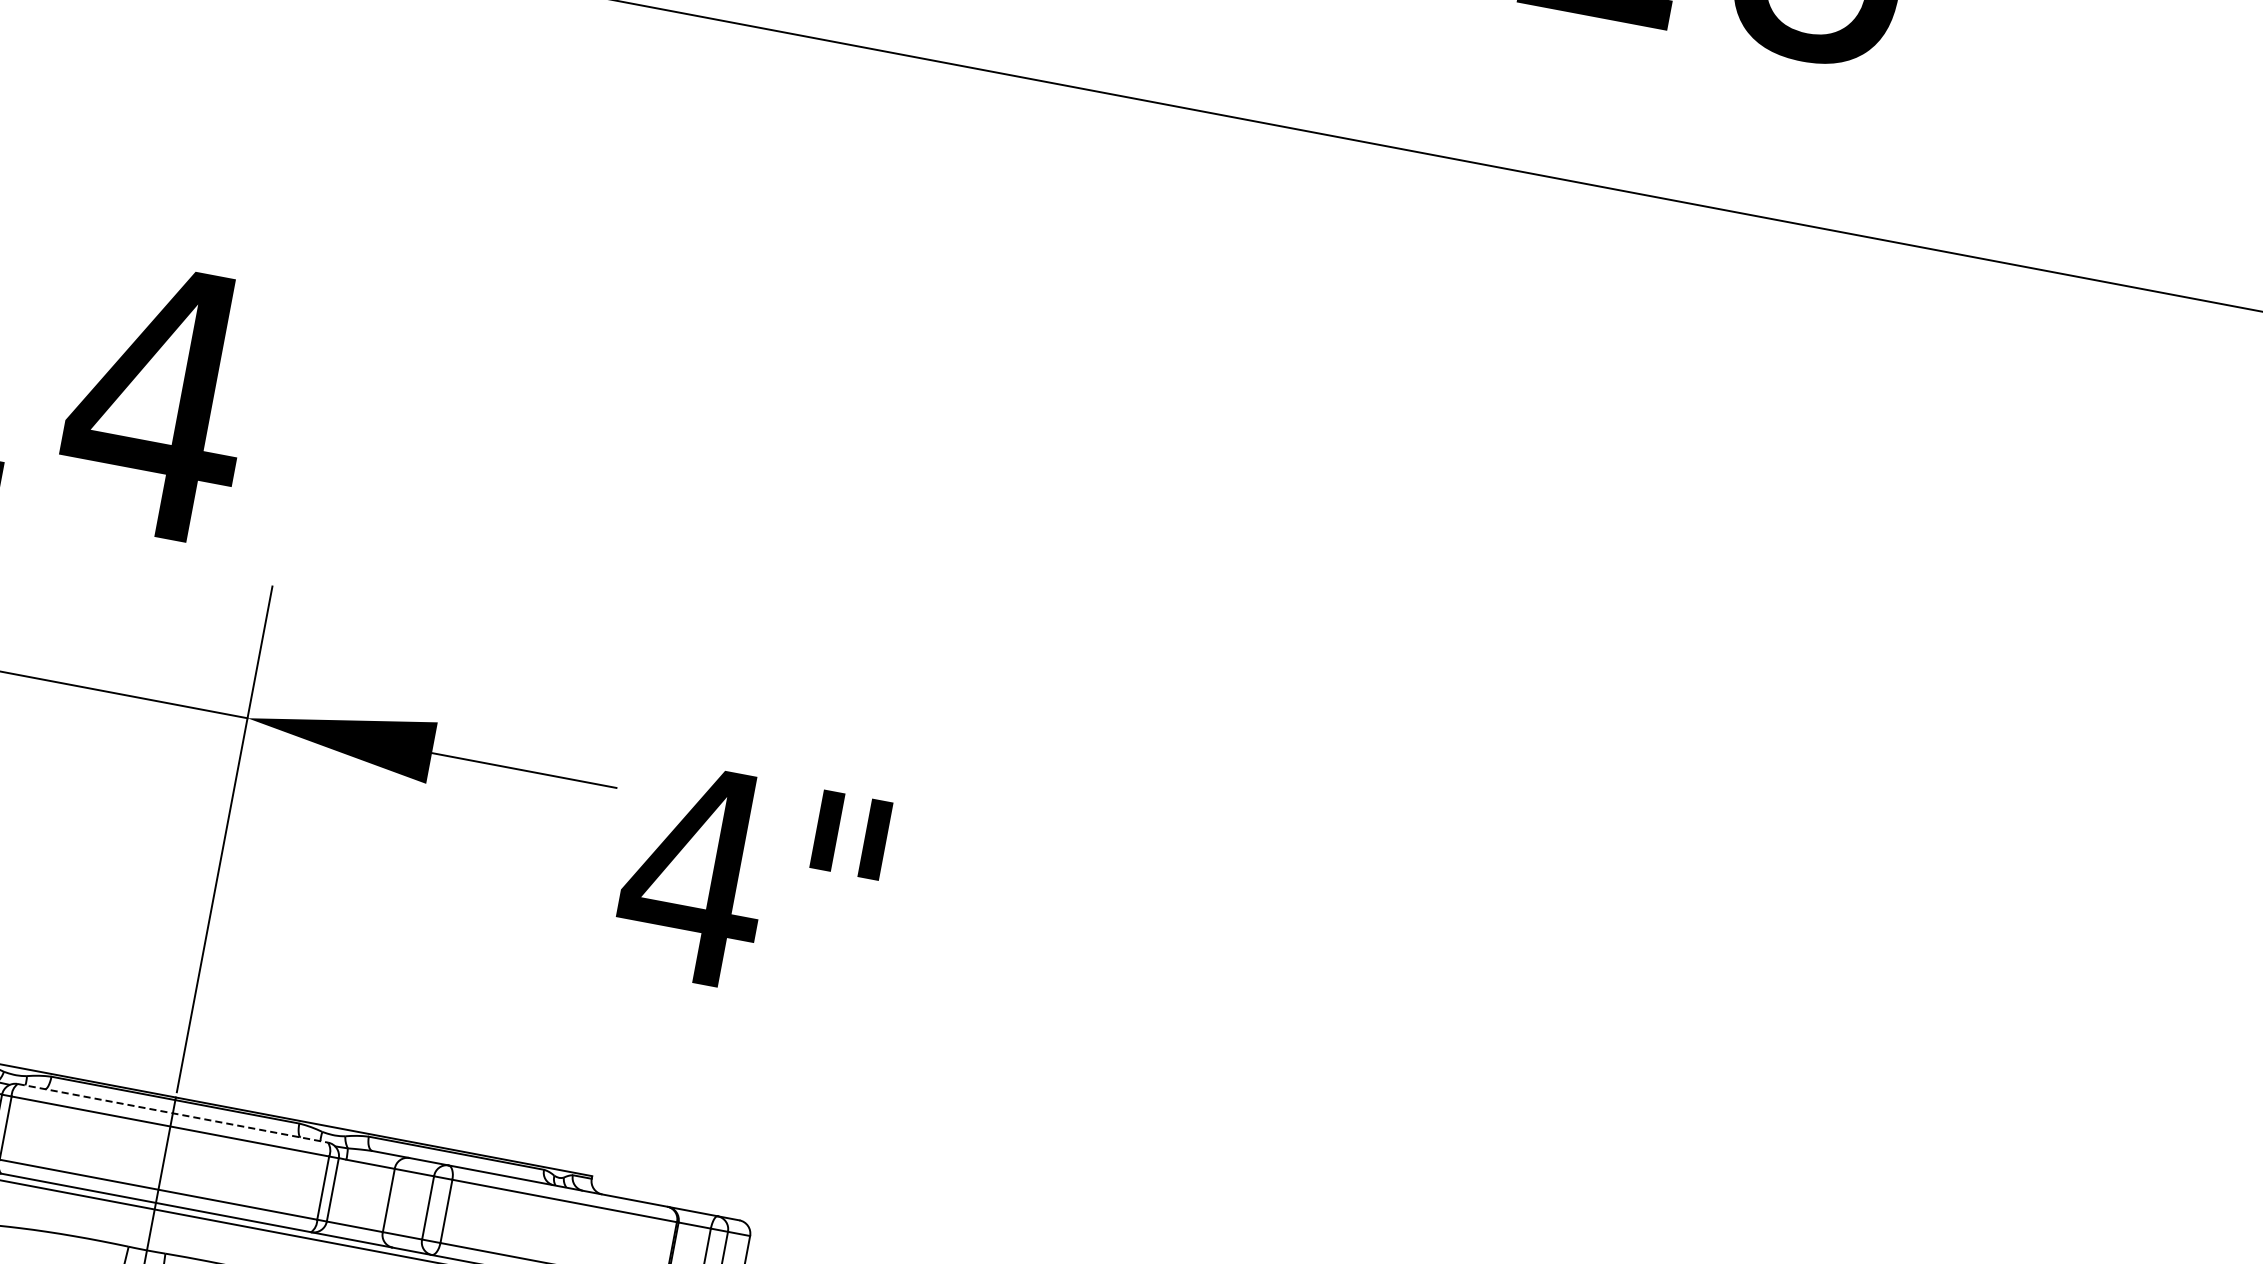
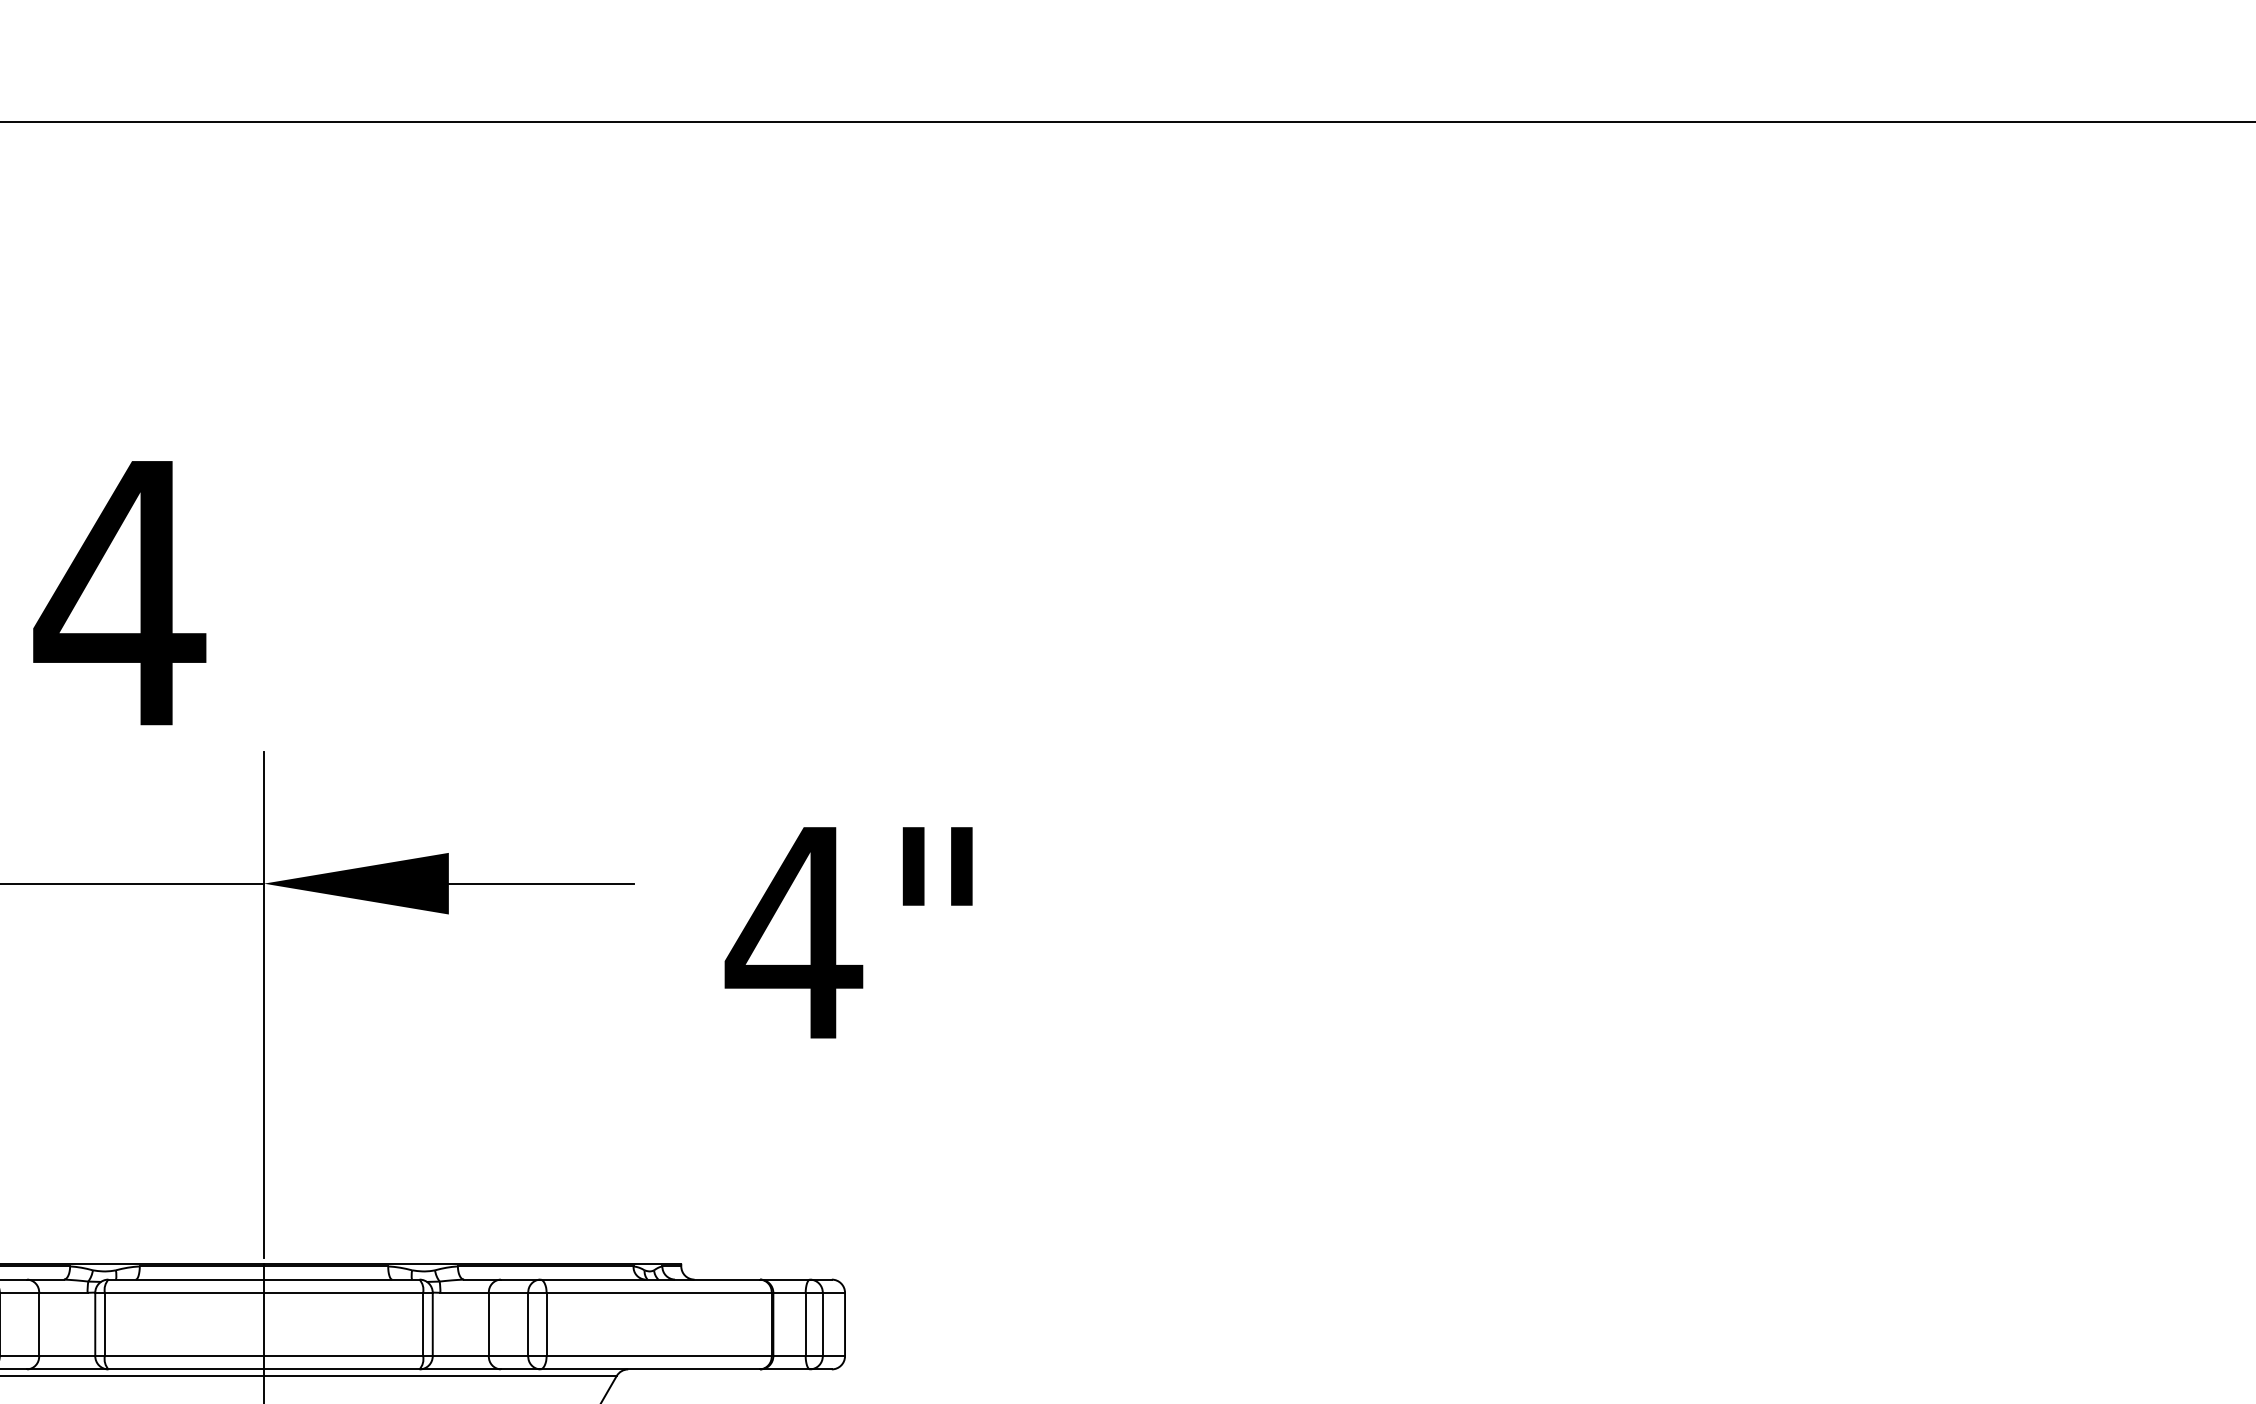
text: (749, 884) -> (848, 932), moved
line: (173, 1113) -> (264, 1279), dashed -> solid

